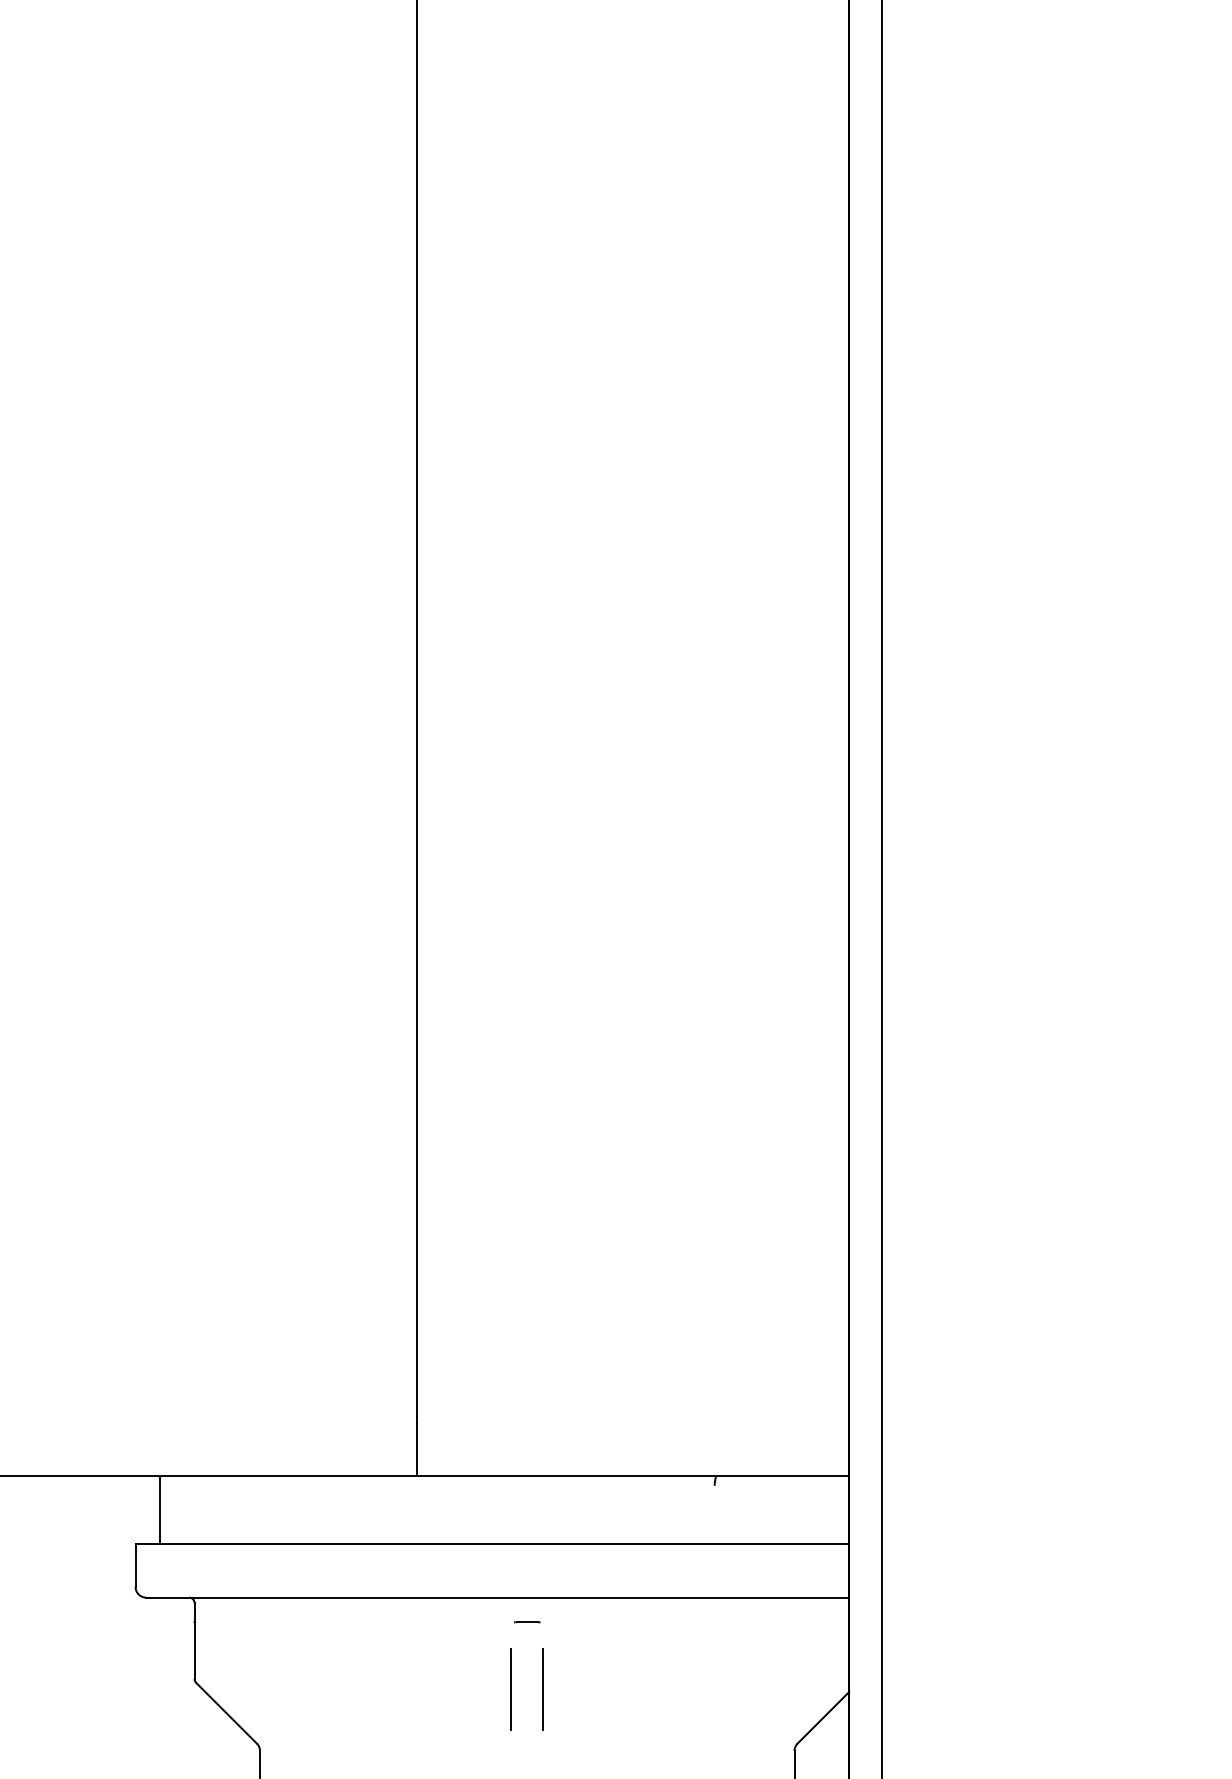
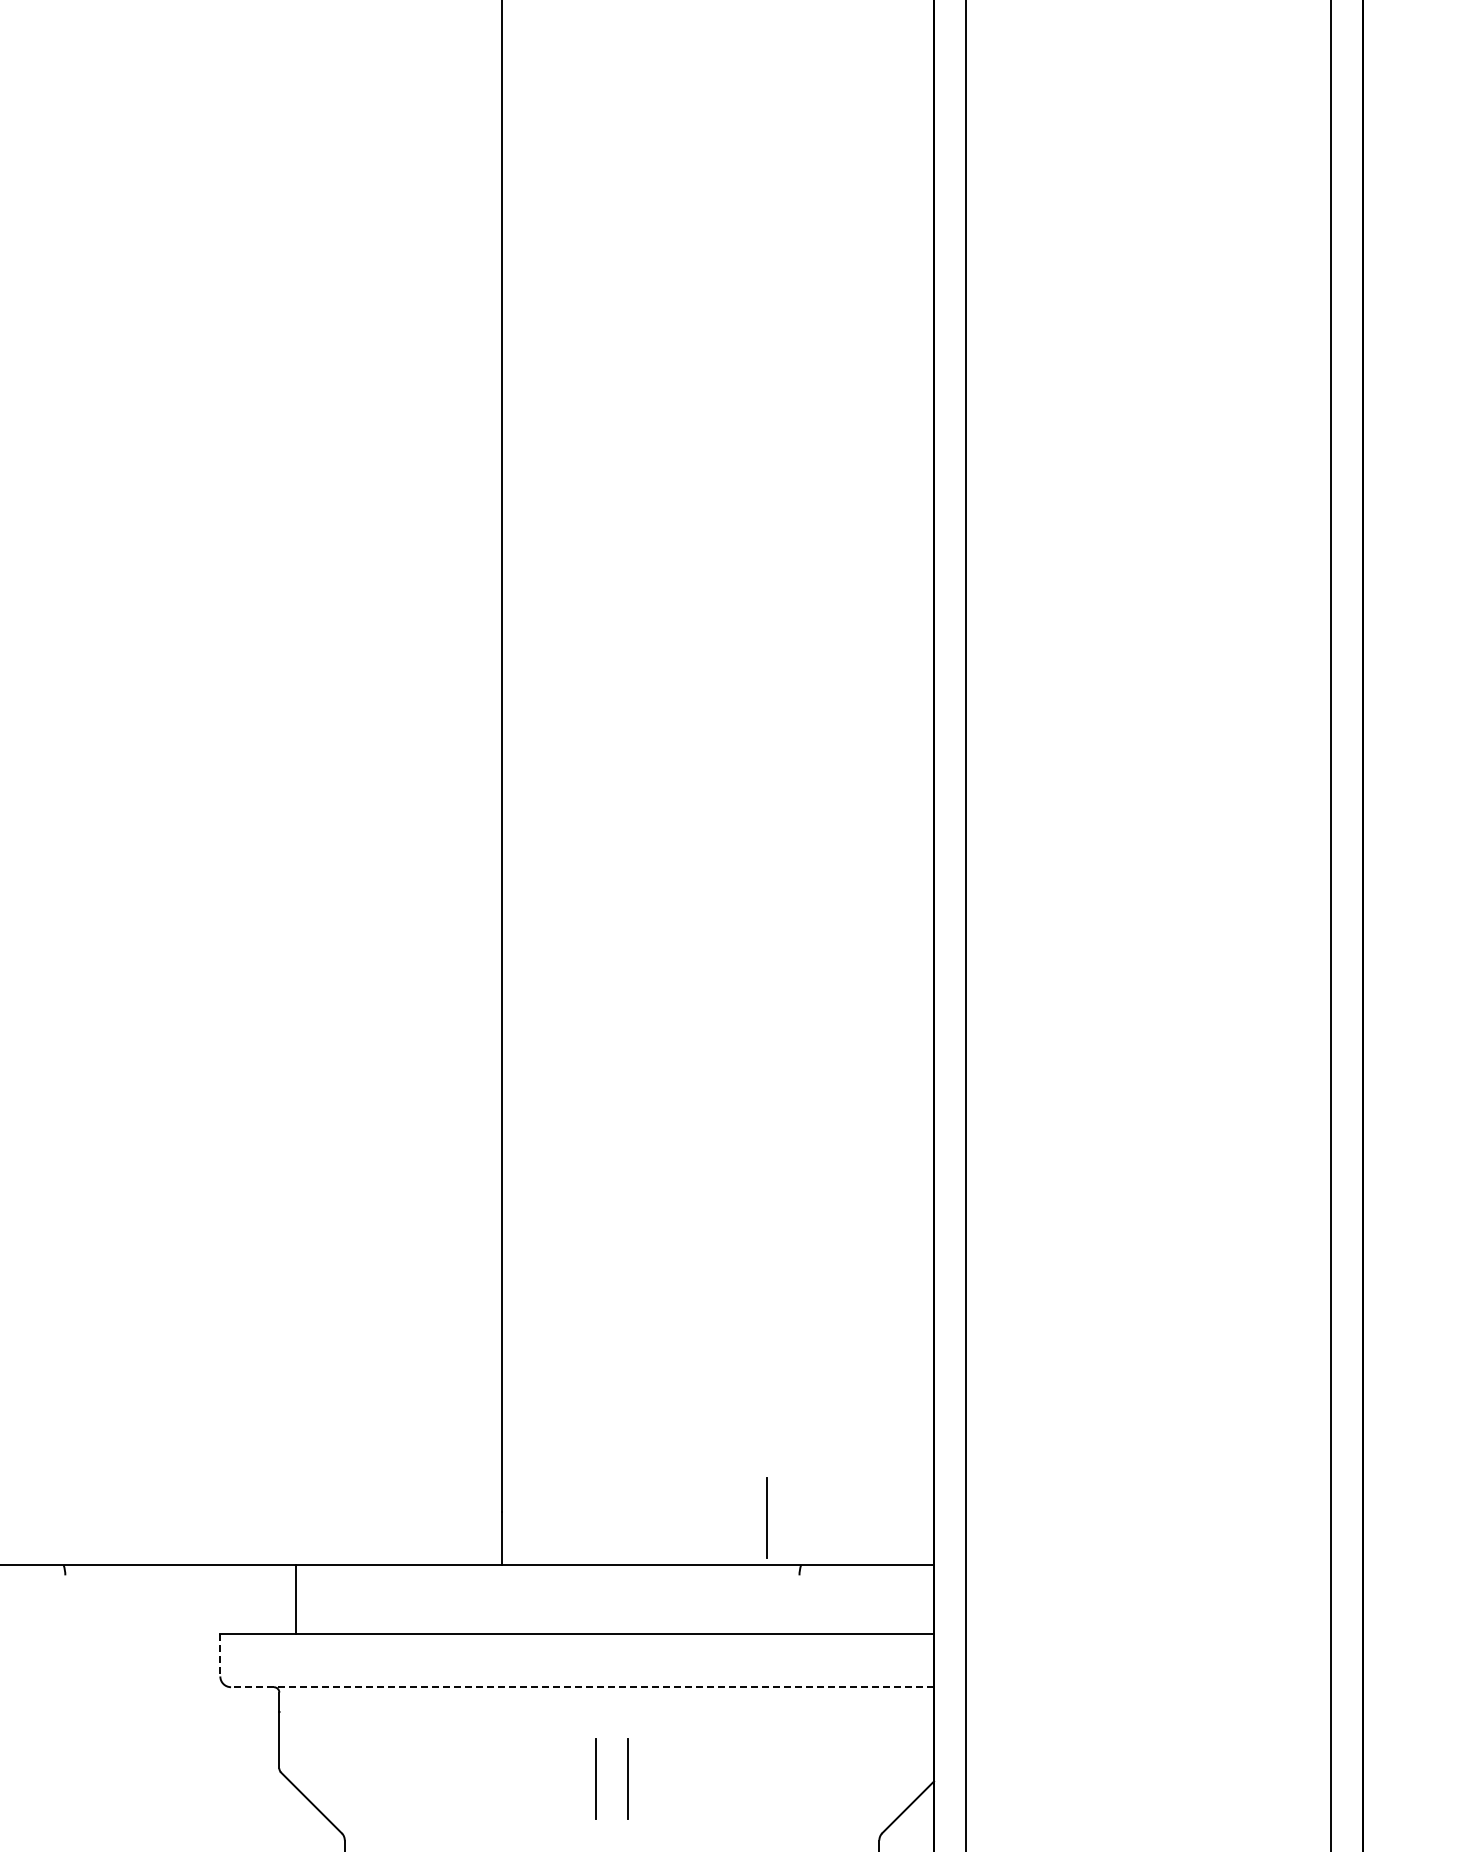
line: (681, 1427) -> (766, 1517), added
line: (160, 1509) -> (296, 1599), moved
line: (135, 1565) -> (220, 1655), solid -> dashed
line: (497, 1597) -> (582, 1687), solid -> dashed
line: (526, 1621) -> (611, 1711), removed

